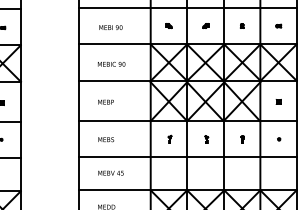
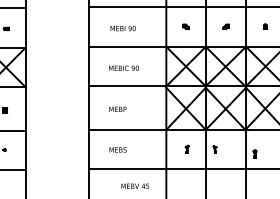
part: (206, 139) -> (214, 149), moved
part: (242, 139) -> (254, 154), moved
text: (110, 172) -> (134, 185), moved

